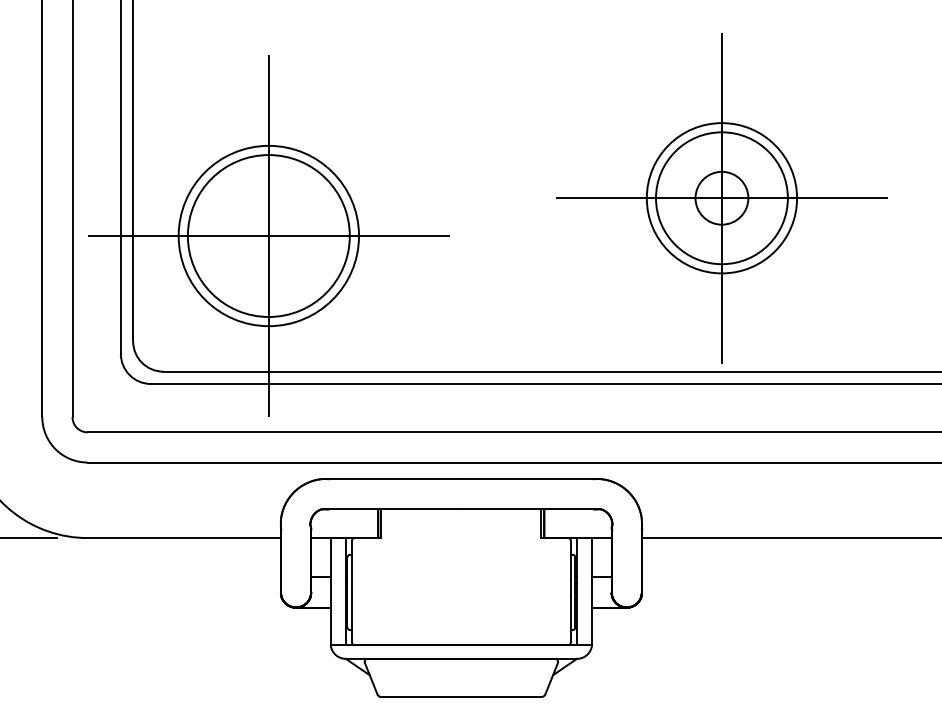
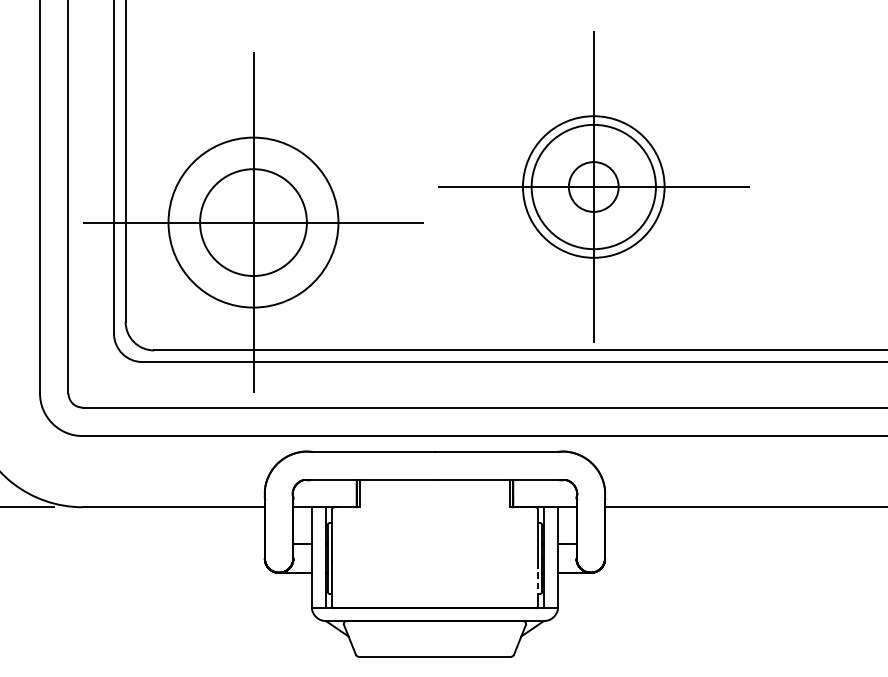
part: (721, 198) -> (593, 187), moved
circle: (268, 235) -> (253, 222), size x0.7
line: (570, 613) -> (537, 578), solid -> dashed

